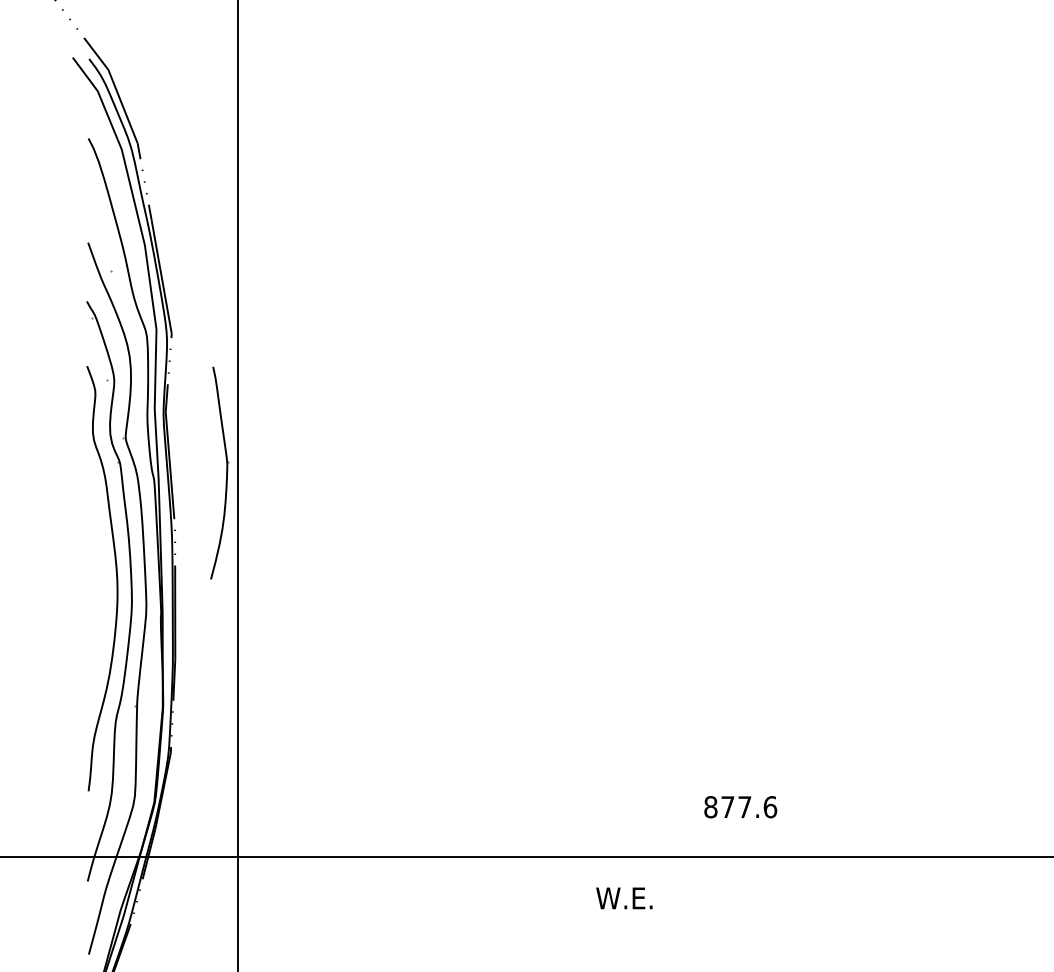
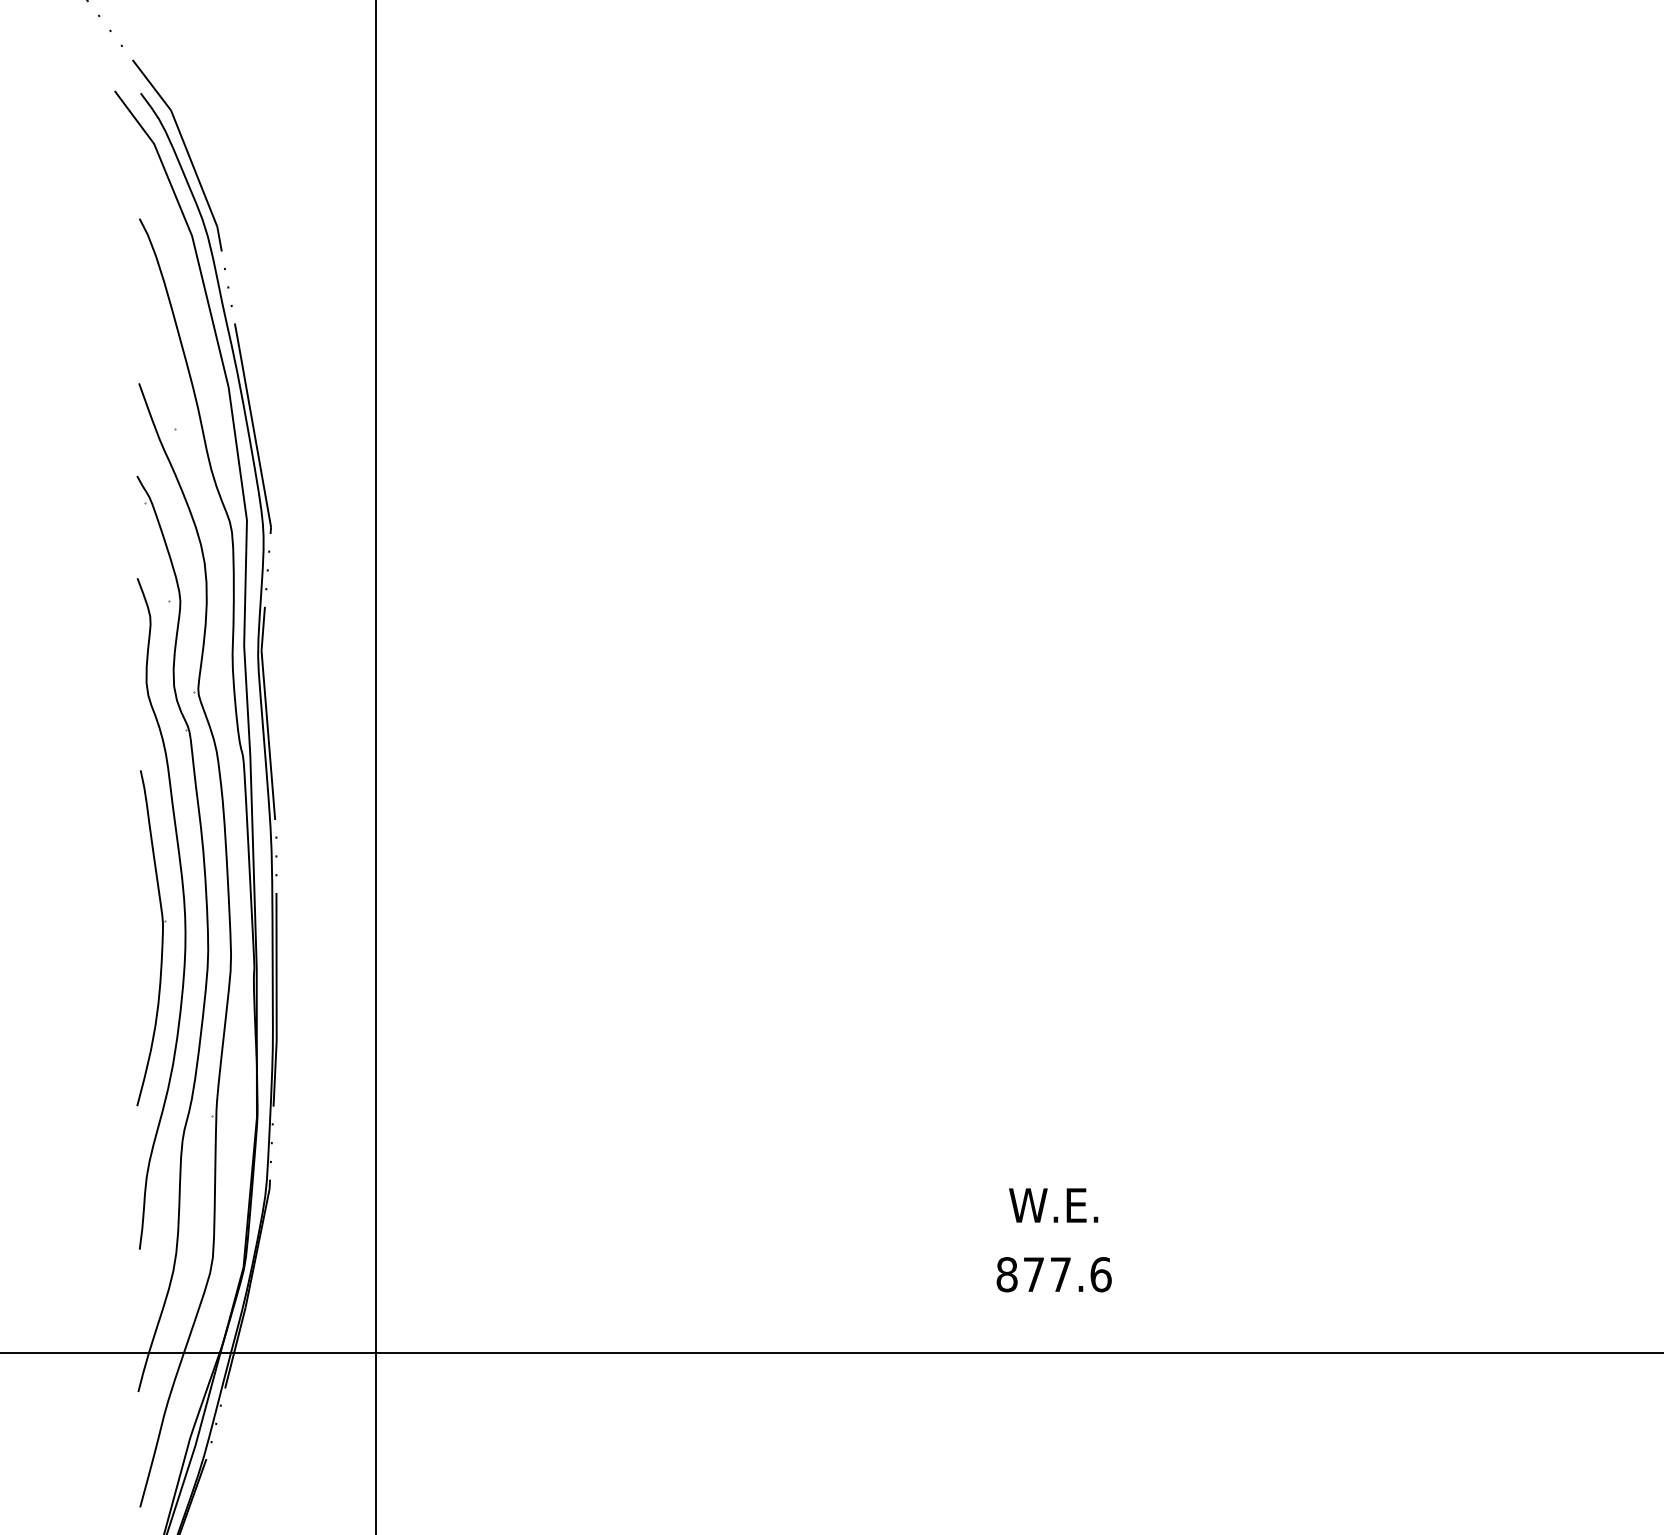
part: (226, 472) -> (161, 937), moved
text: (740, 807) -> (1053, 1275), moved
text: (624, 898) -> (1053, 1205), moved

